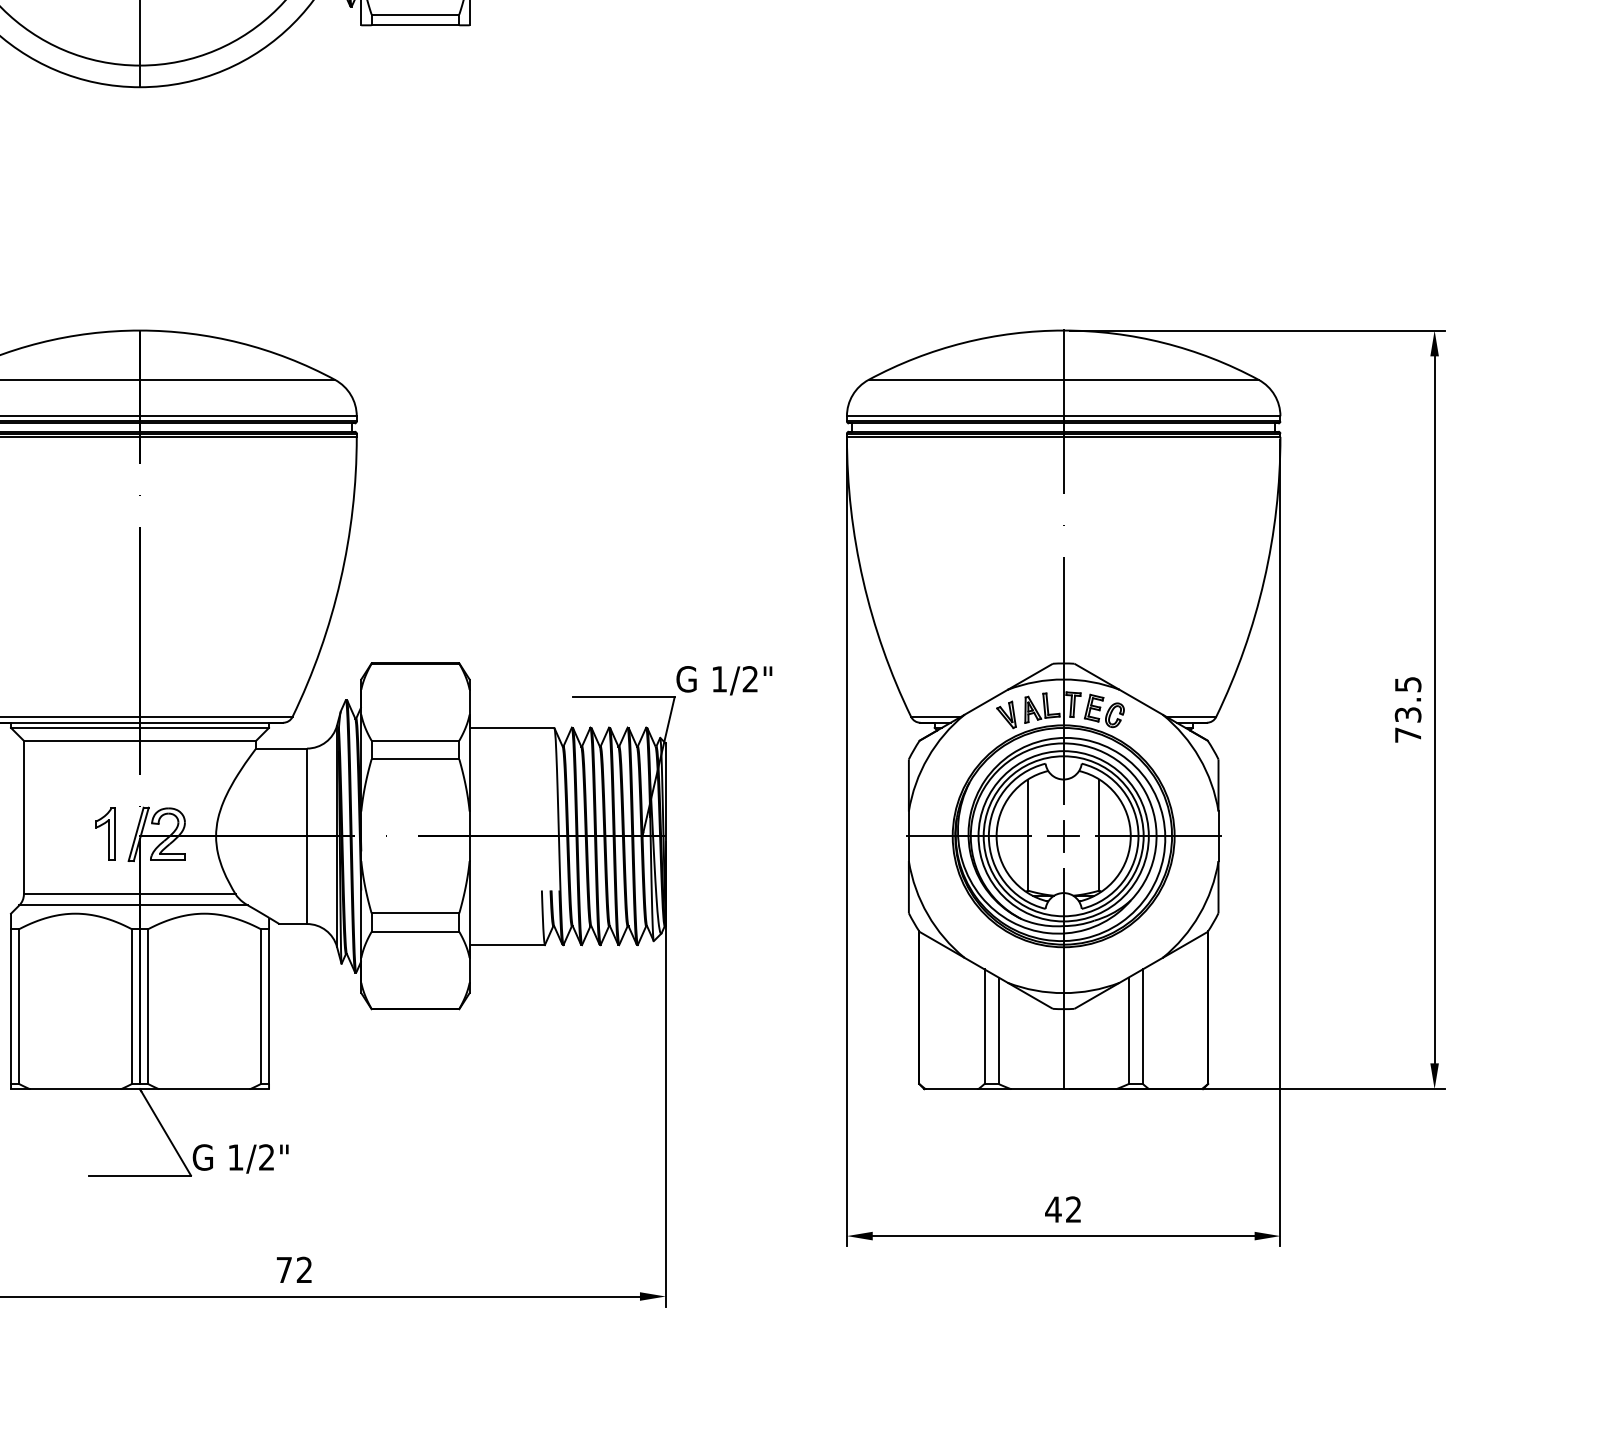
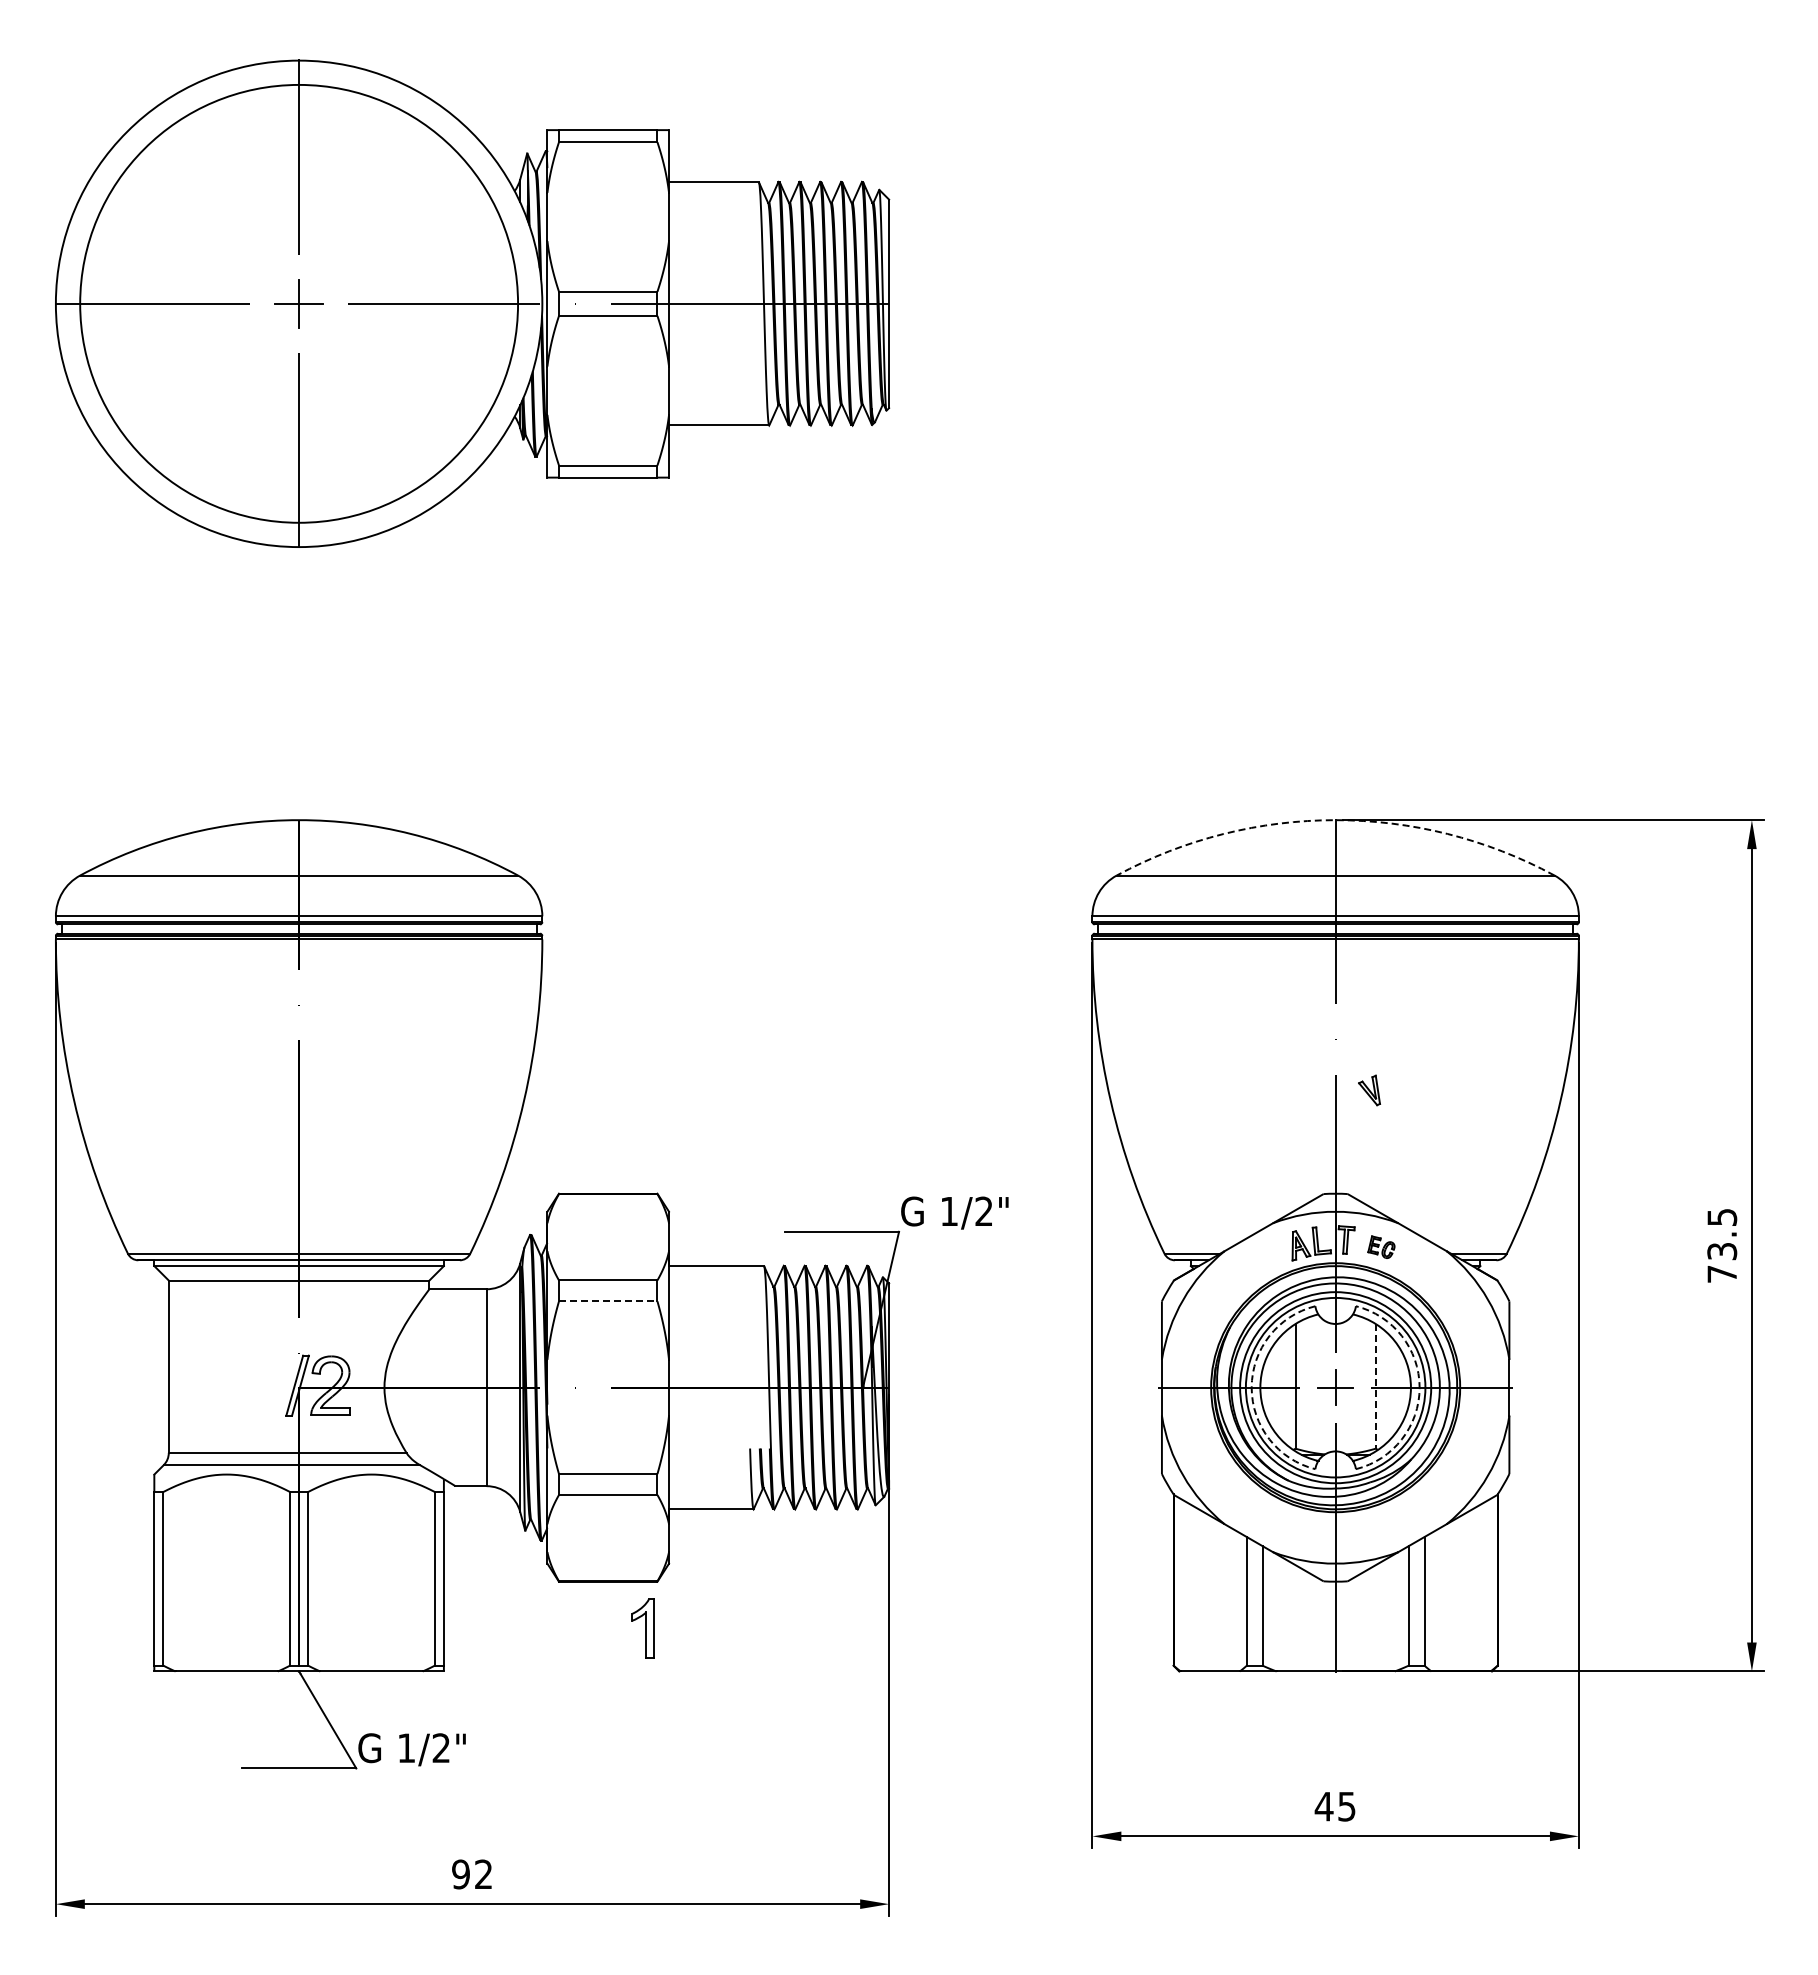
arc: (1063, 330) -> (1335, 820), solid -> dashed
part: (1104, 711) -> (1381, 1247), size x0.6
part: (1006, 714) -> (1369, 1090), moved
line: (415, 759) -> (608, 1301), solid -> dashed
part: (105, 834) -> (642, 1628), moved
line: (1099, 835) -> (1375, 1386), solid -> dashed
arc: (988, 836) -> (1251, 1387), solid -> dashed
arc: (1138, 836) -> (1419, 1387), solid -> dashed
text: (1073, 1209) -> (1346, 1806), 42 -> 45
text: (283, 1270) -> (460, 1874), 72 -> 92

